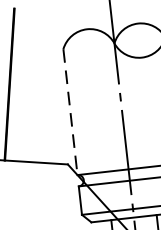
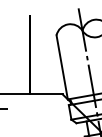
line: (71, 112) -> (62, 67), dashed -> solid

